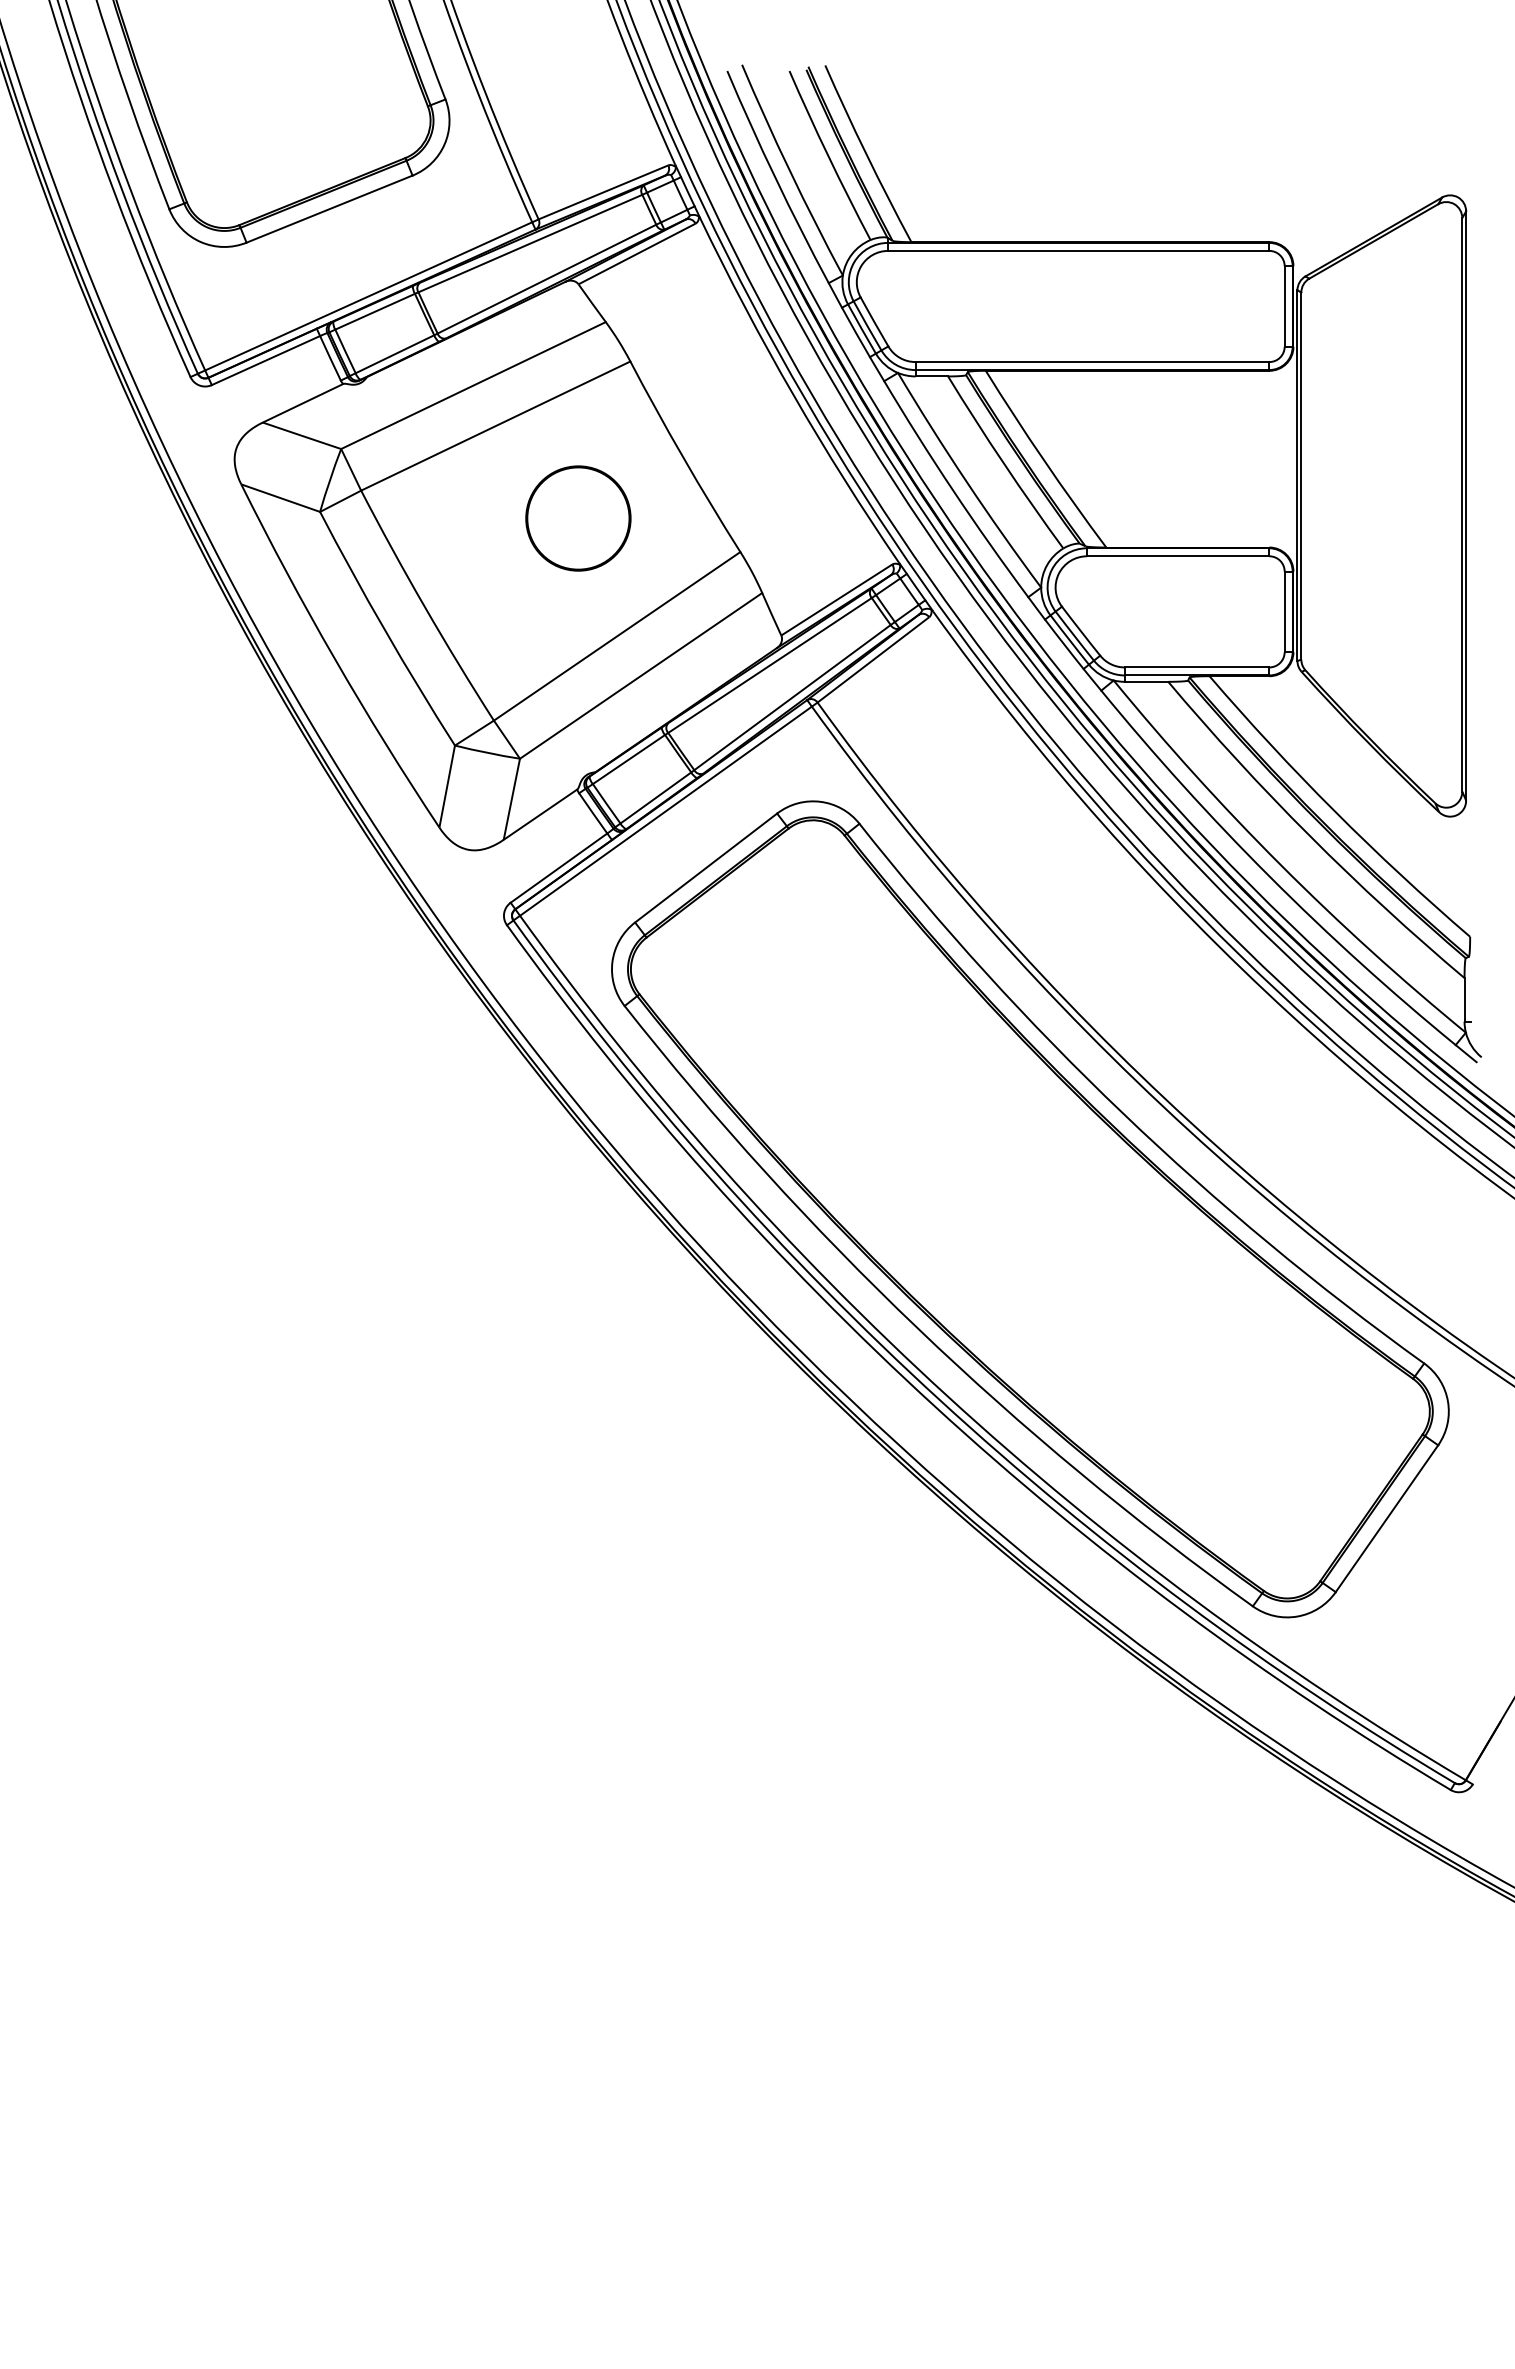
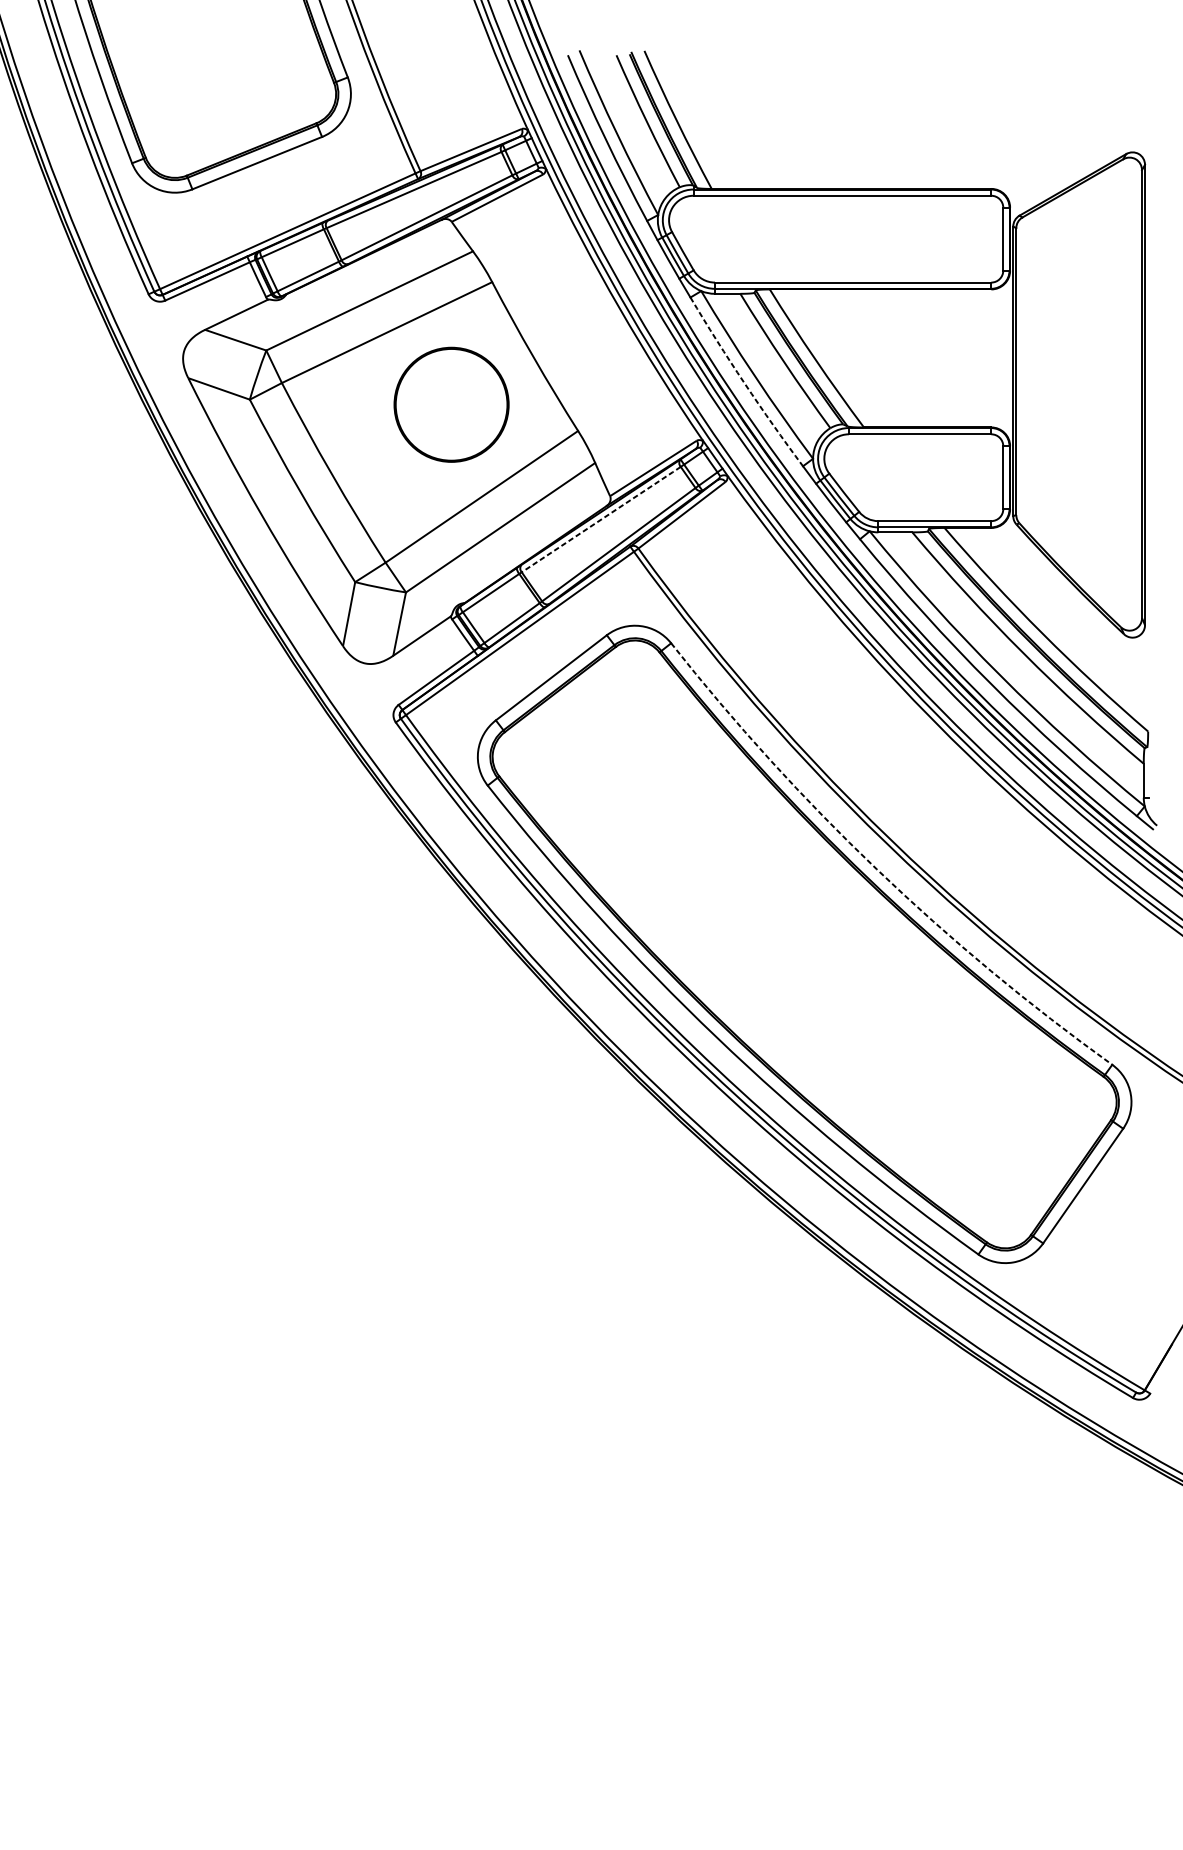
arc: (953, 491) -> (744, 383), solid -> dashed
circle: (578, 518) -> (451, 404), size x1.4
line: (771, 664) -> (602, 518), solid -> dashed
arc: (1122, 1113) -> (876, 869), solid -> dashed

